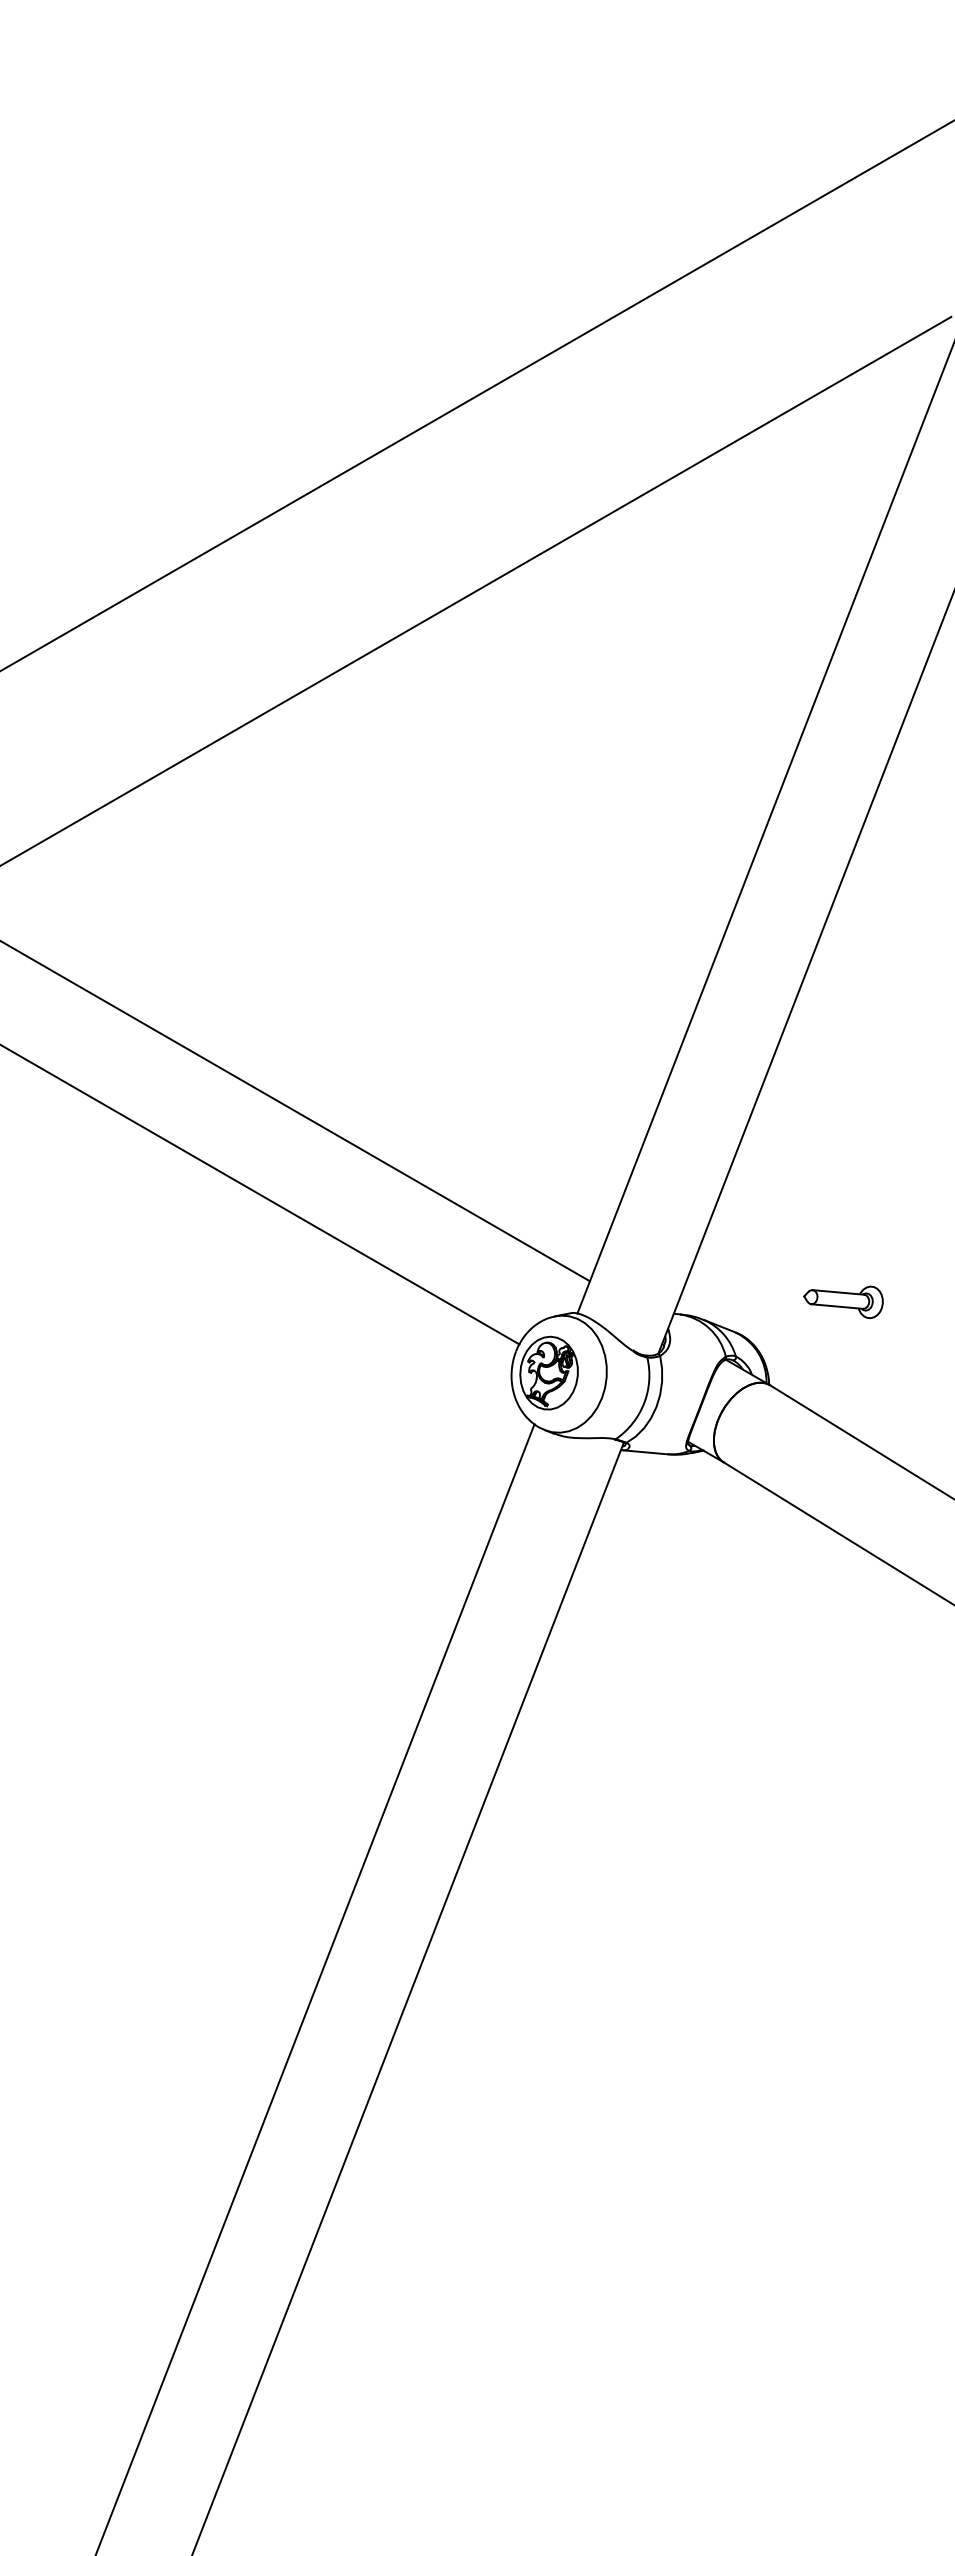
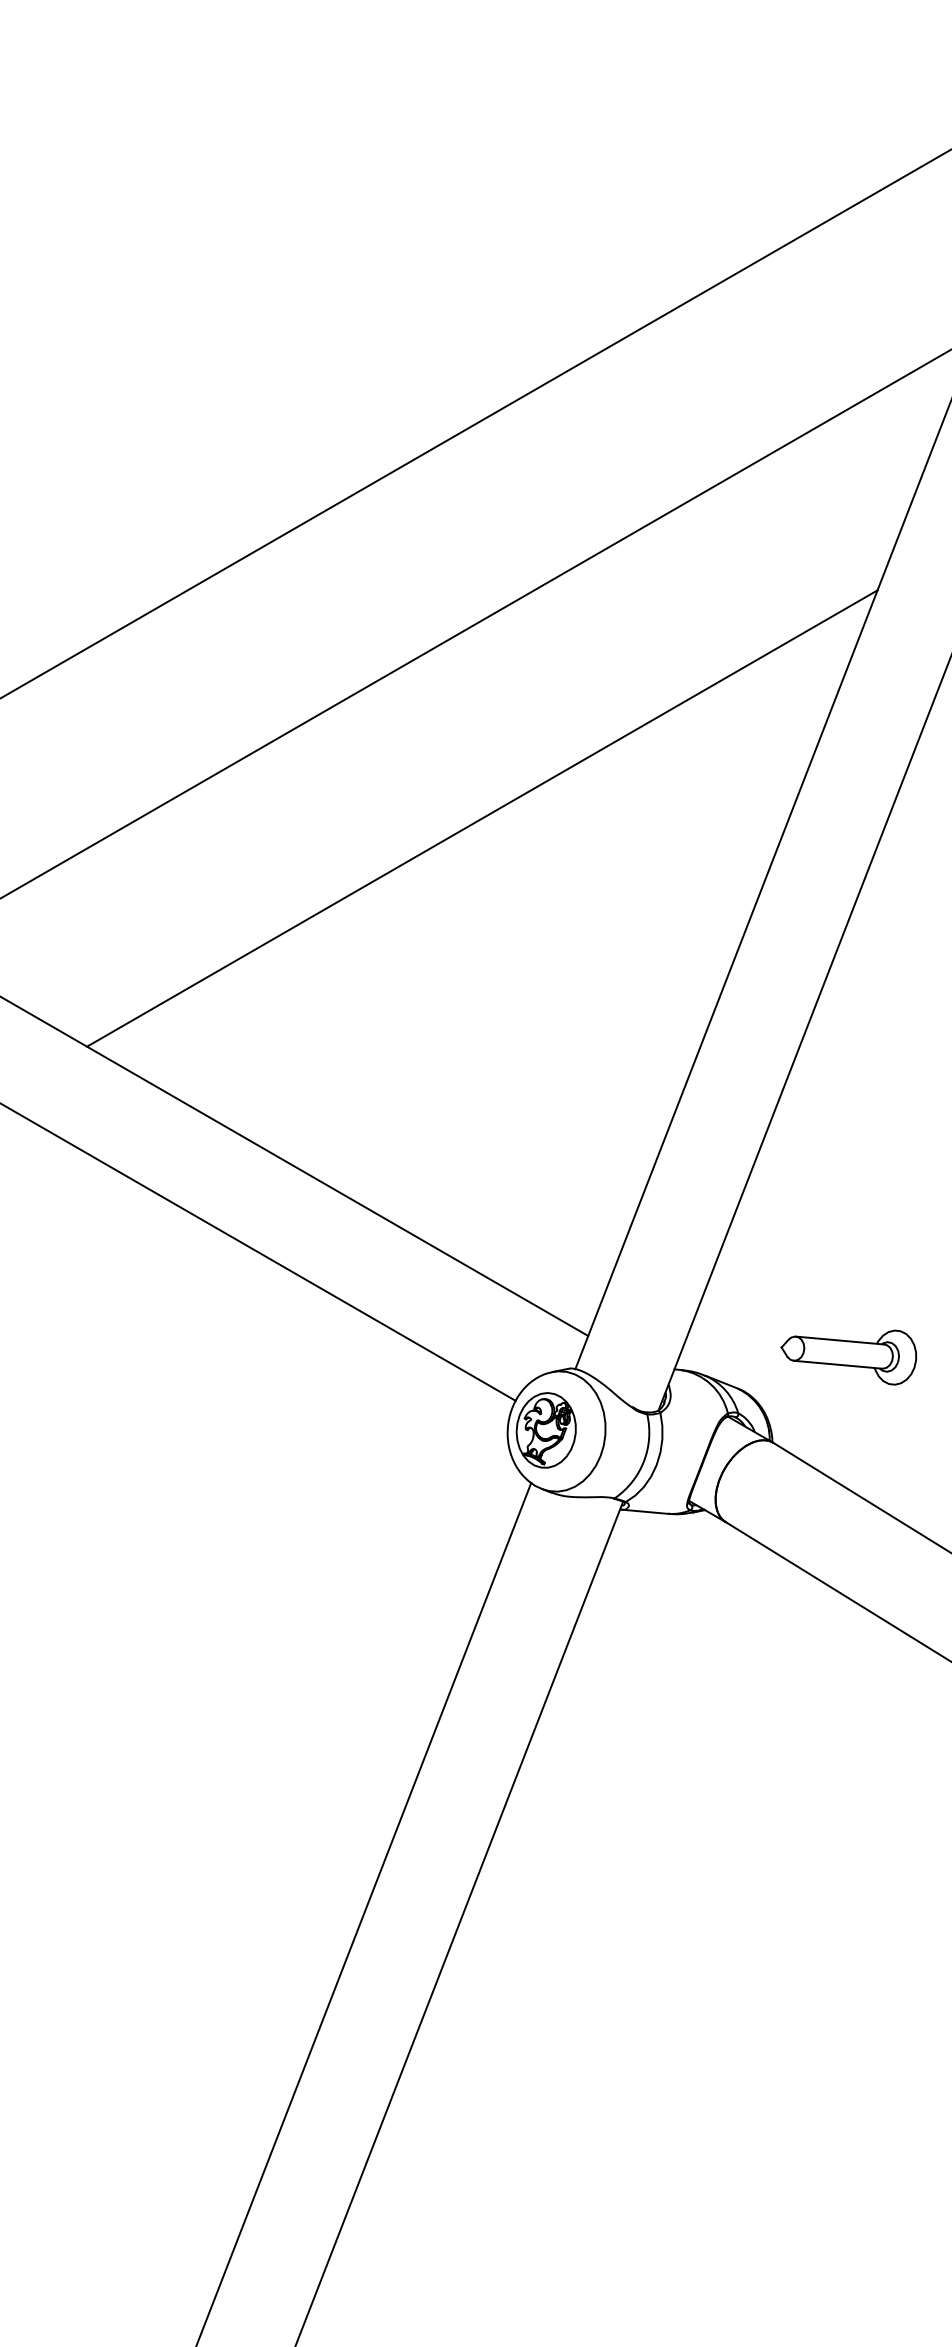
line: (486, 777) -> (481, 818), added
part: (843, 1302) -> (848, 1357), size x1.67

